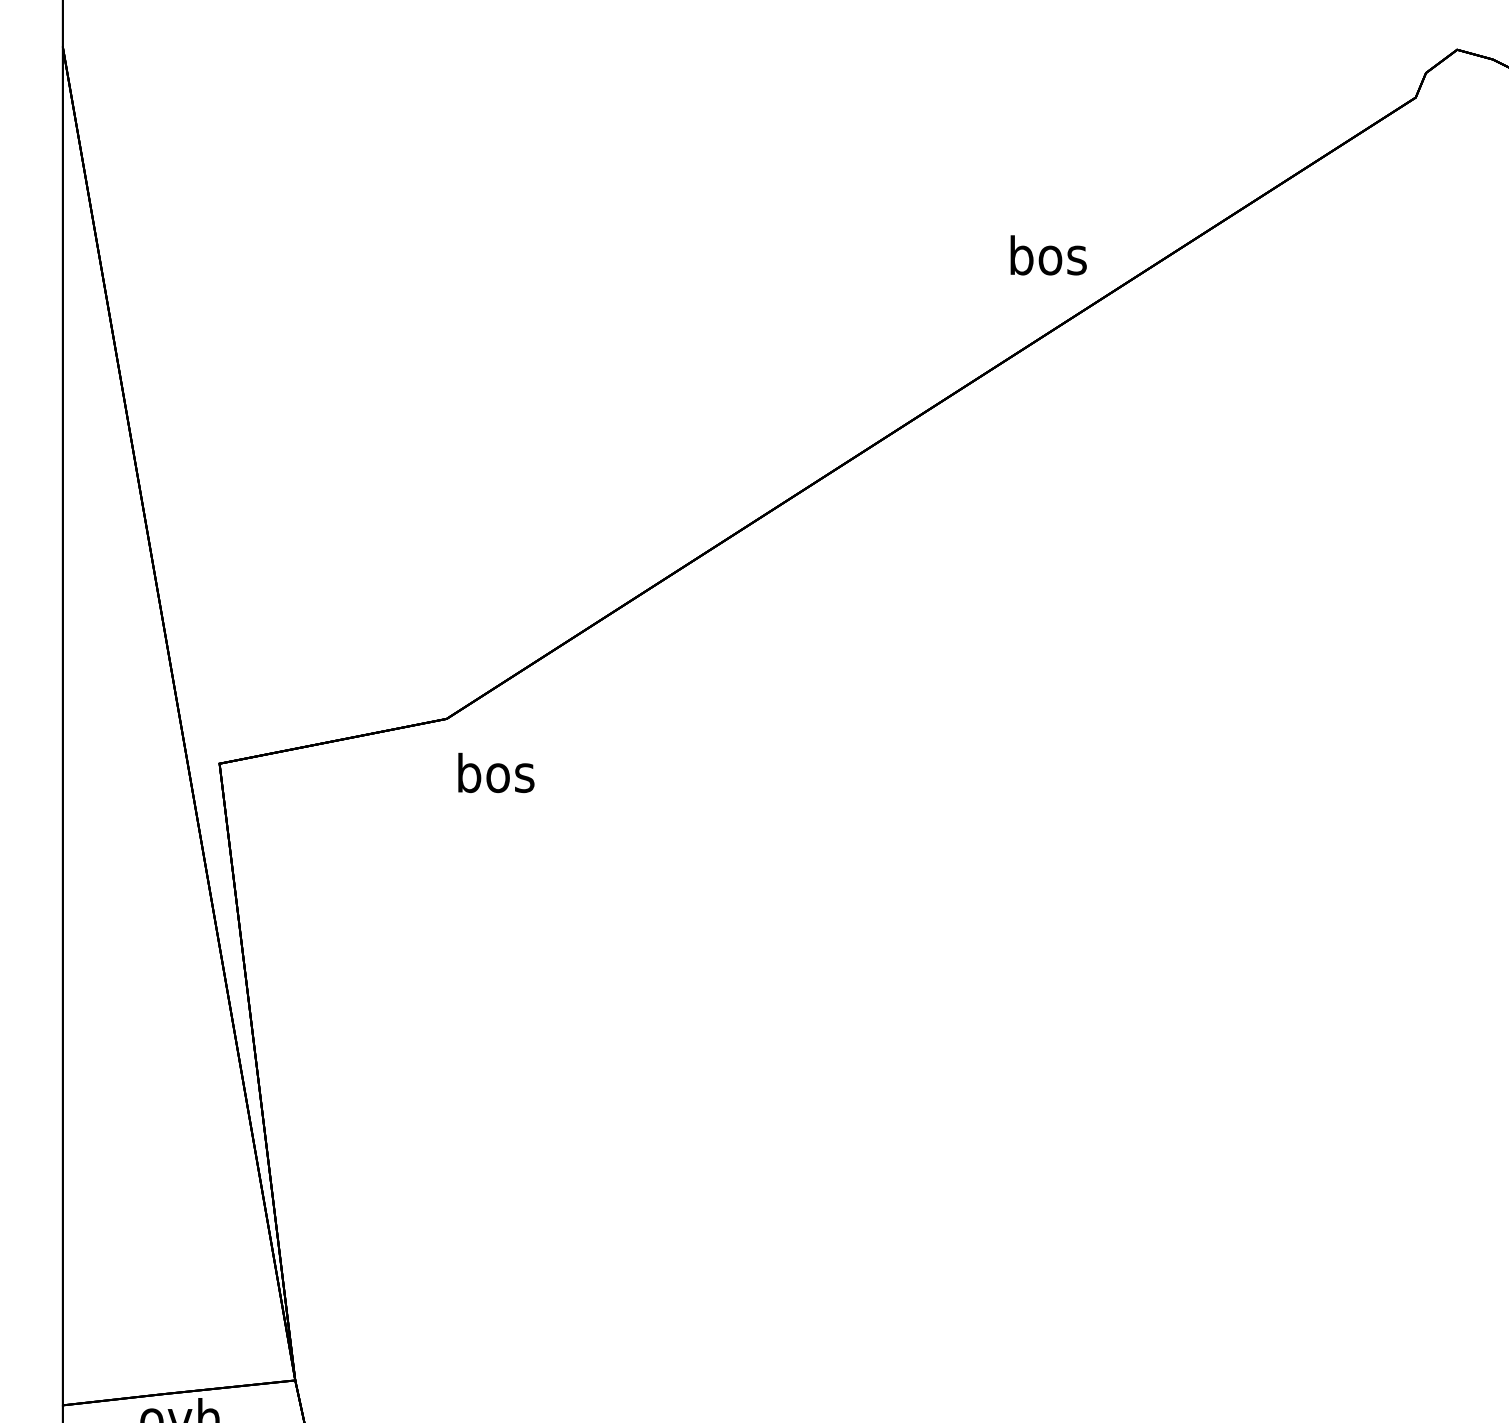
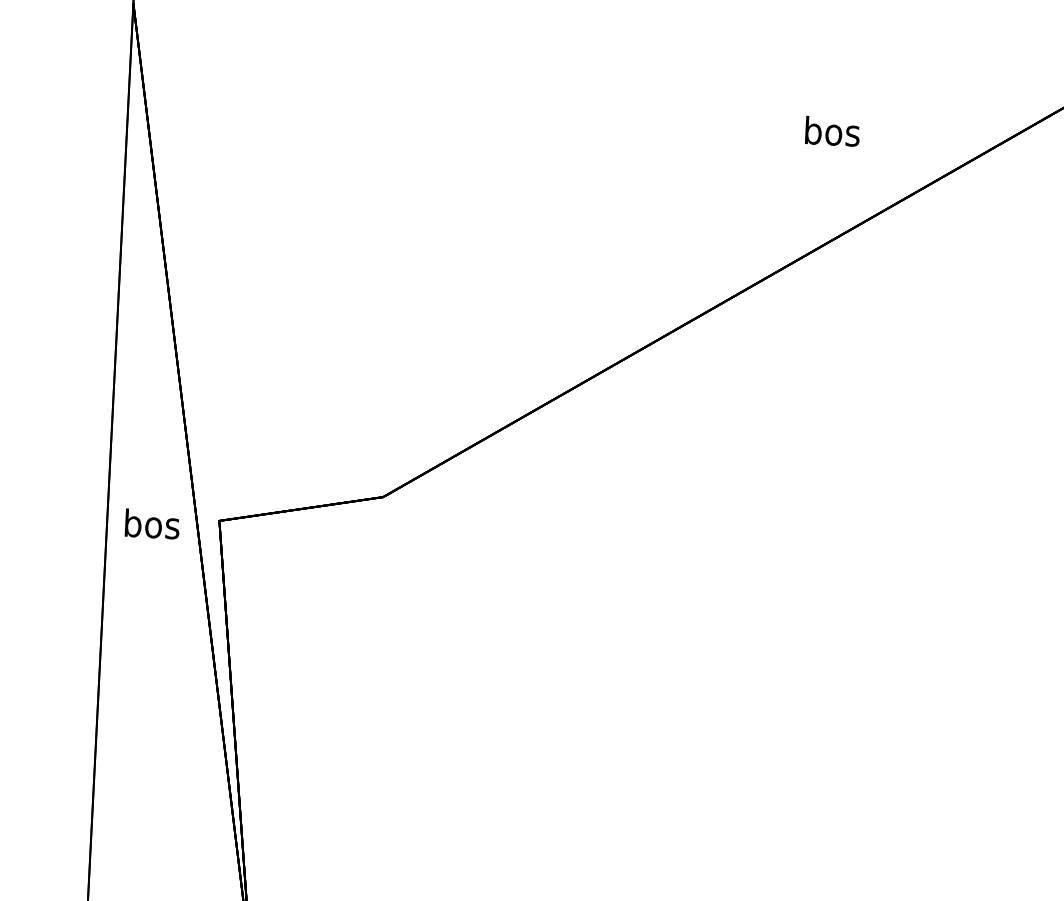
text: (1048, 255) -> (832, 131), moved
text: (496, 772) -> (152, 523), moved

